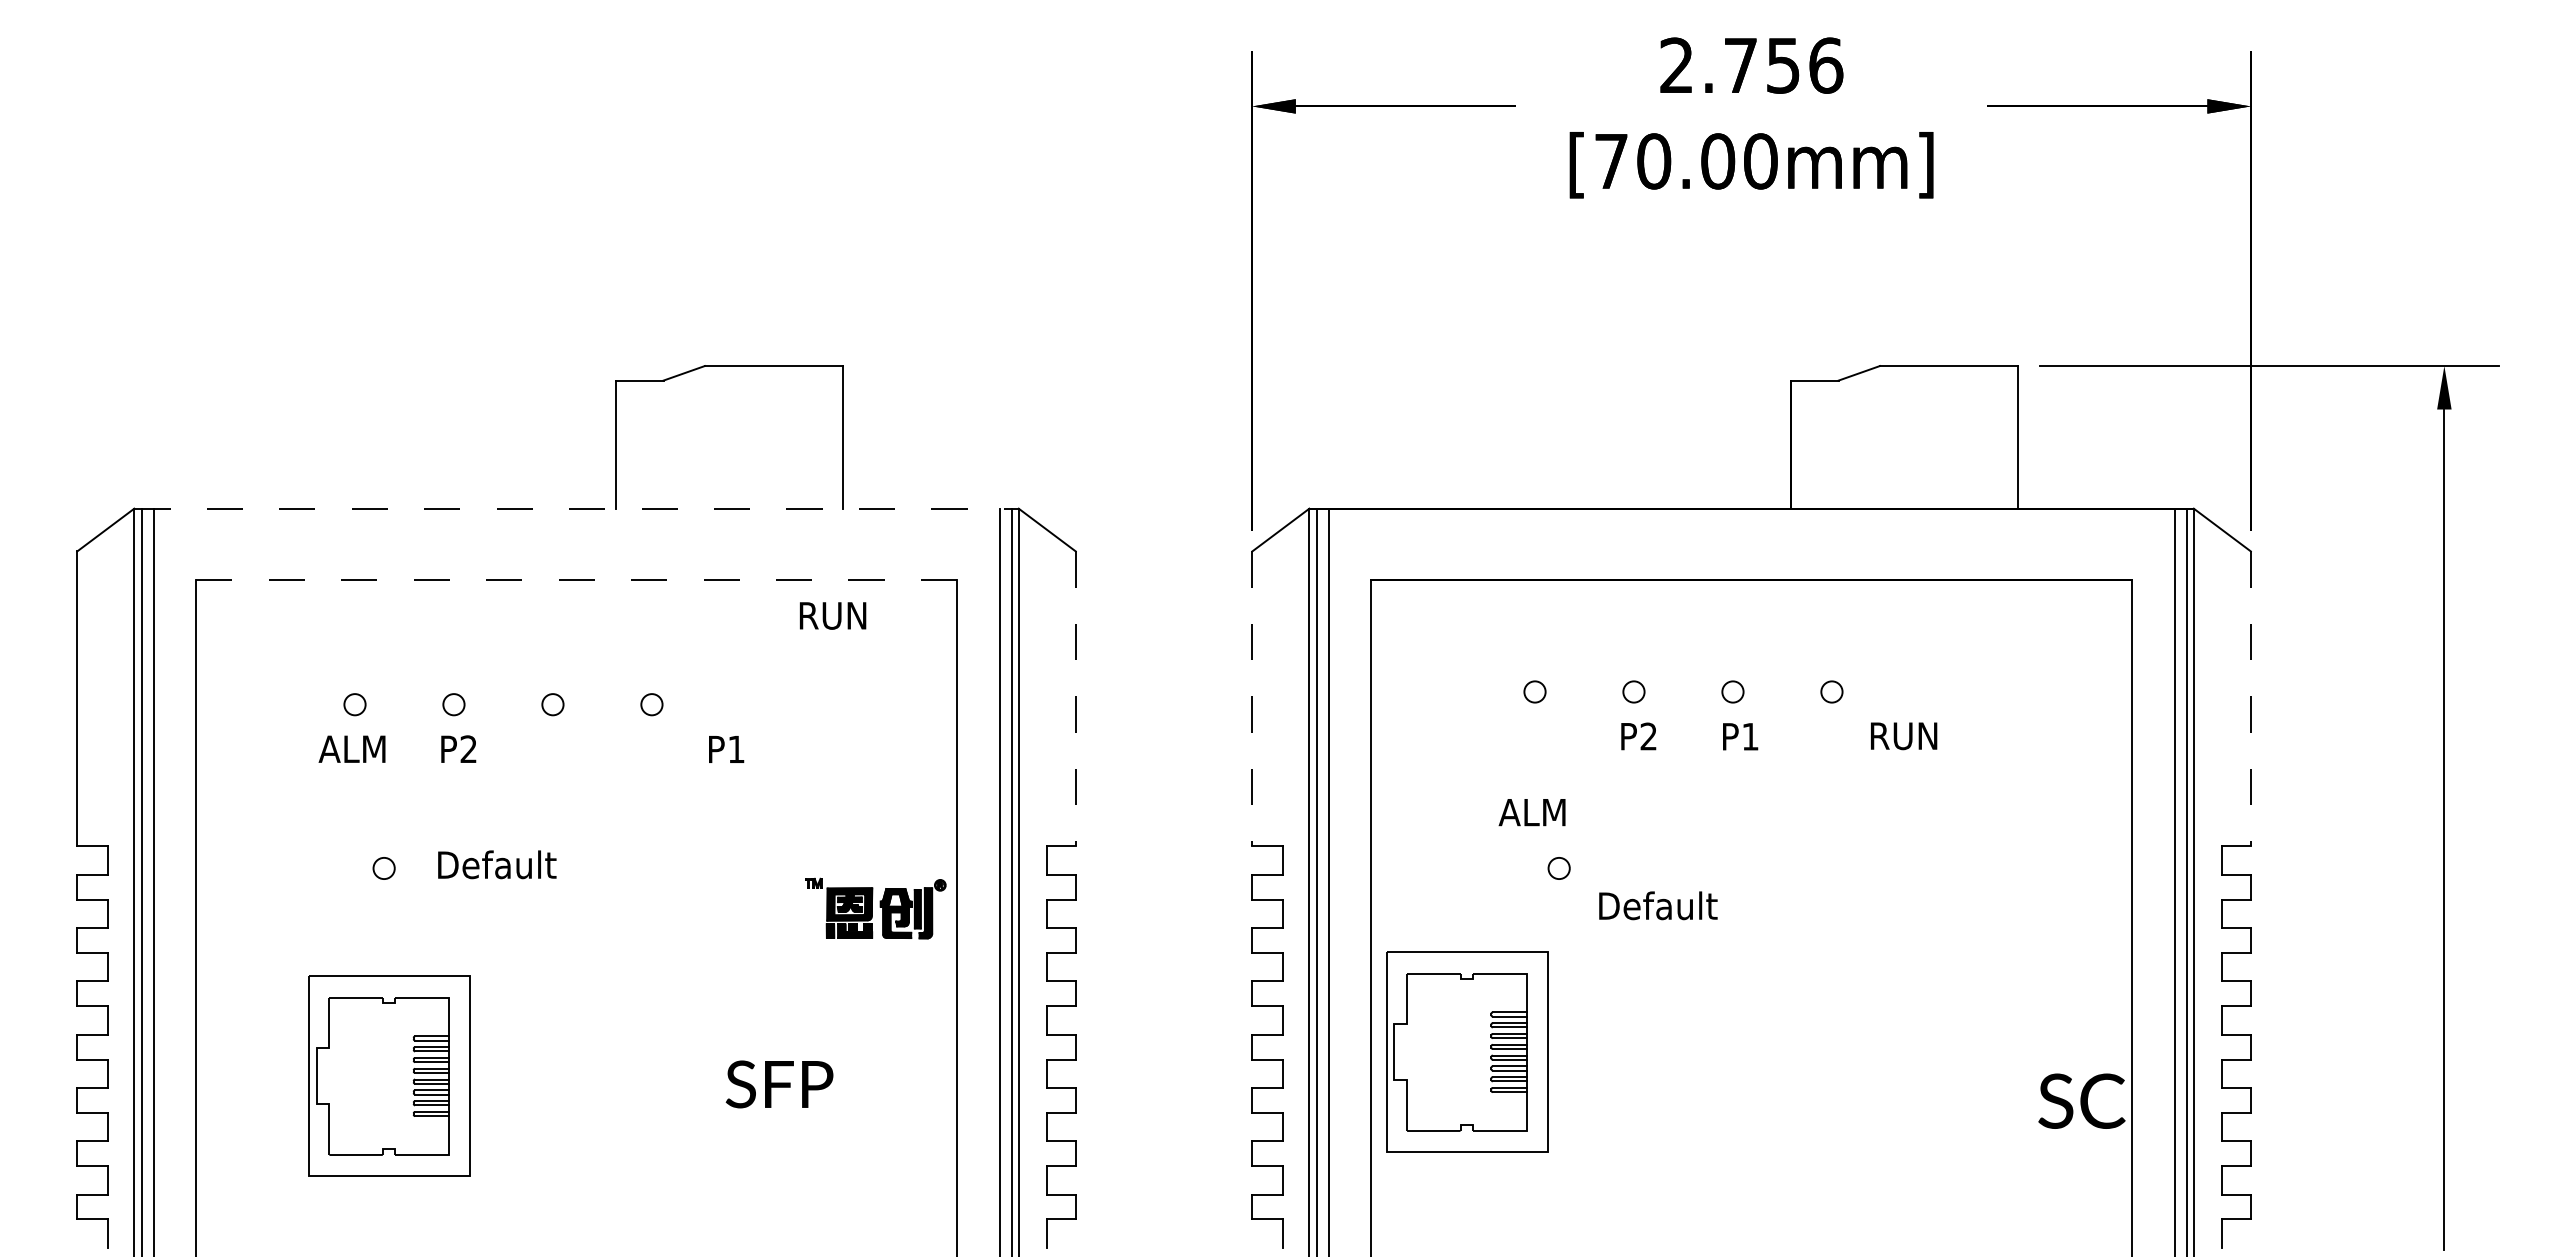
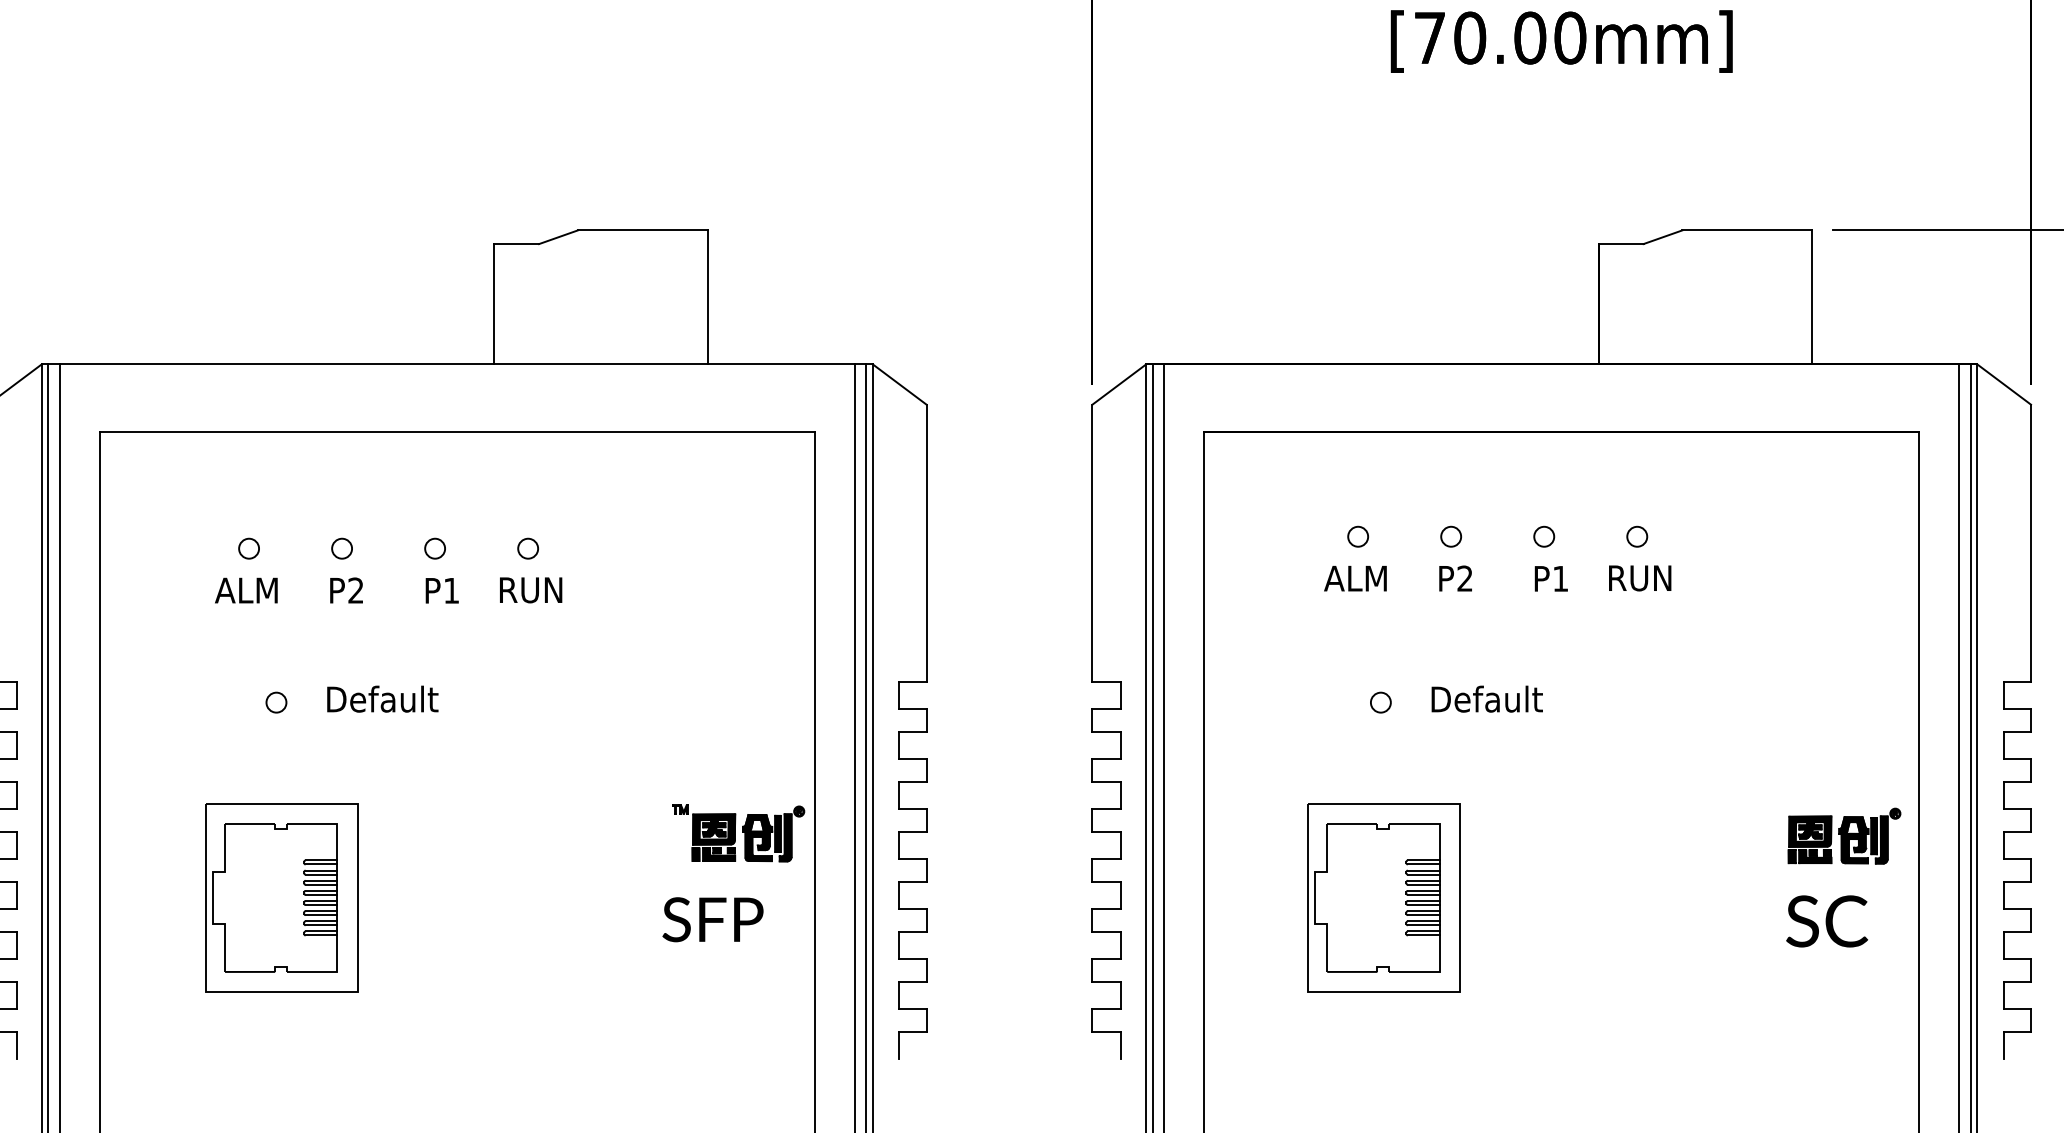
line: (577, 508) -> (458, 364), dashed -> solid
line: (577, 579) -> (458, 431), dashed -> solid
text: (833, 615) -> (531, 589), moved
line: (1075, 699) -> (926, 543), dashed -> solid
line: (1252, 699) -> (1092, 543), dashed -> solid
line: (2250, 699) -> (2030, 543), dashed -> solid
text: (1904, 736) -> (1640, 578), moved
text: (726, 749) -> (442, 590), moved
text: (1531, 812) -> (1354, 578), moved
text: (1658, 905) -> (1487, 698), moved
part: (875, 908) -> (738, 833), moved
part: (2052, 1010) -> (1844, 836), added
part: (1467, 1051) -> (1384, 897), moved
text: (779, 1084) -> (712, 919), moved
text: (2081, 1100) -> (1826, 920), moved

